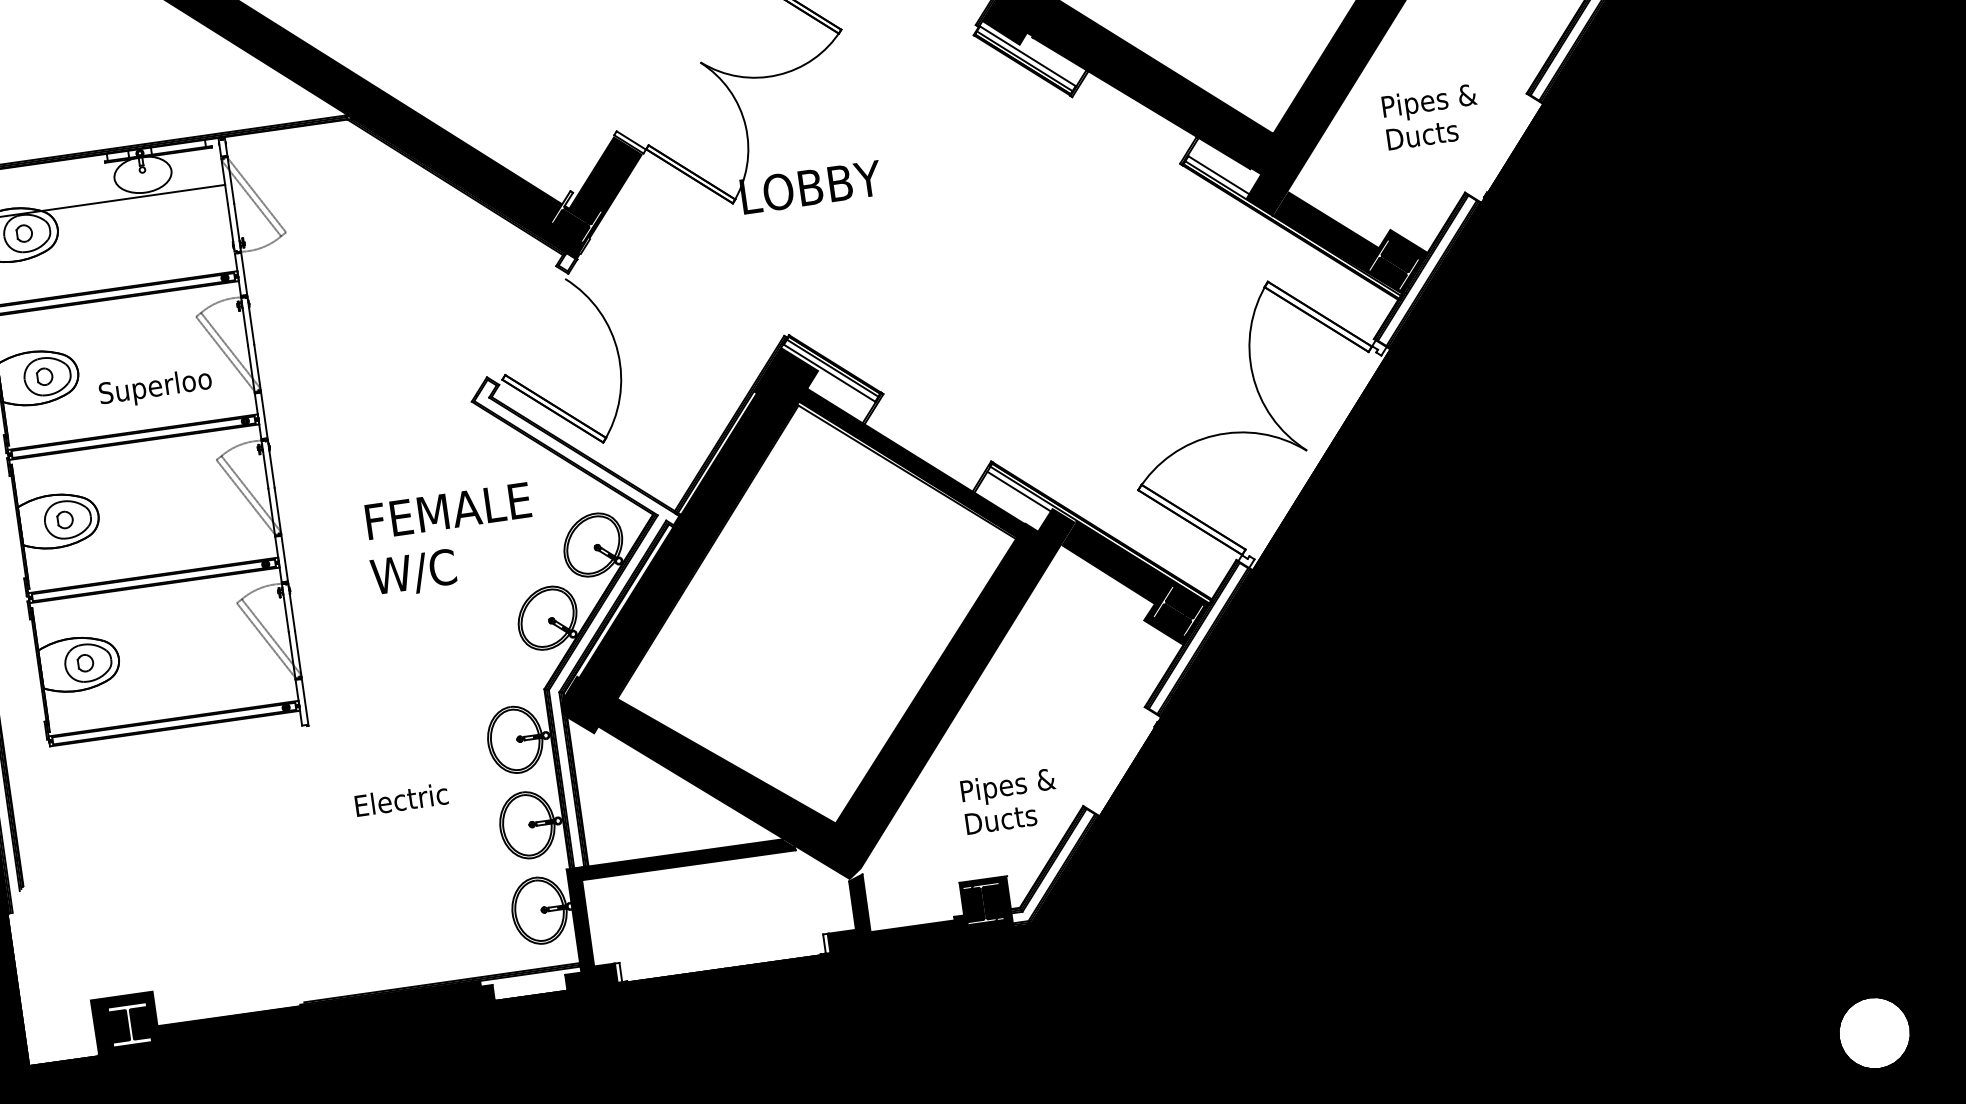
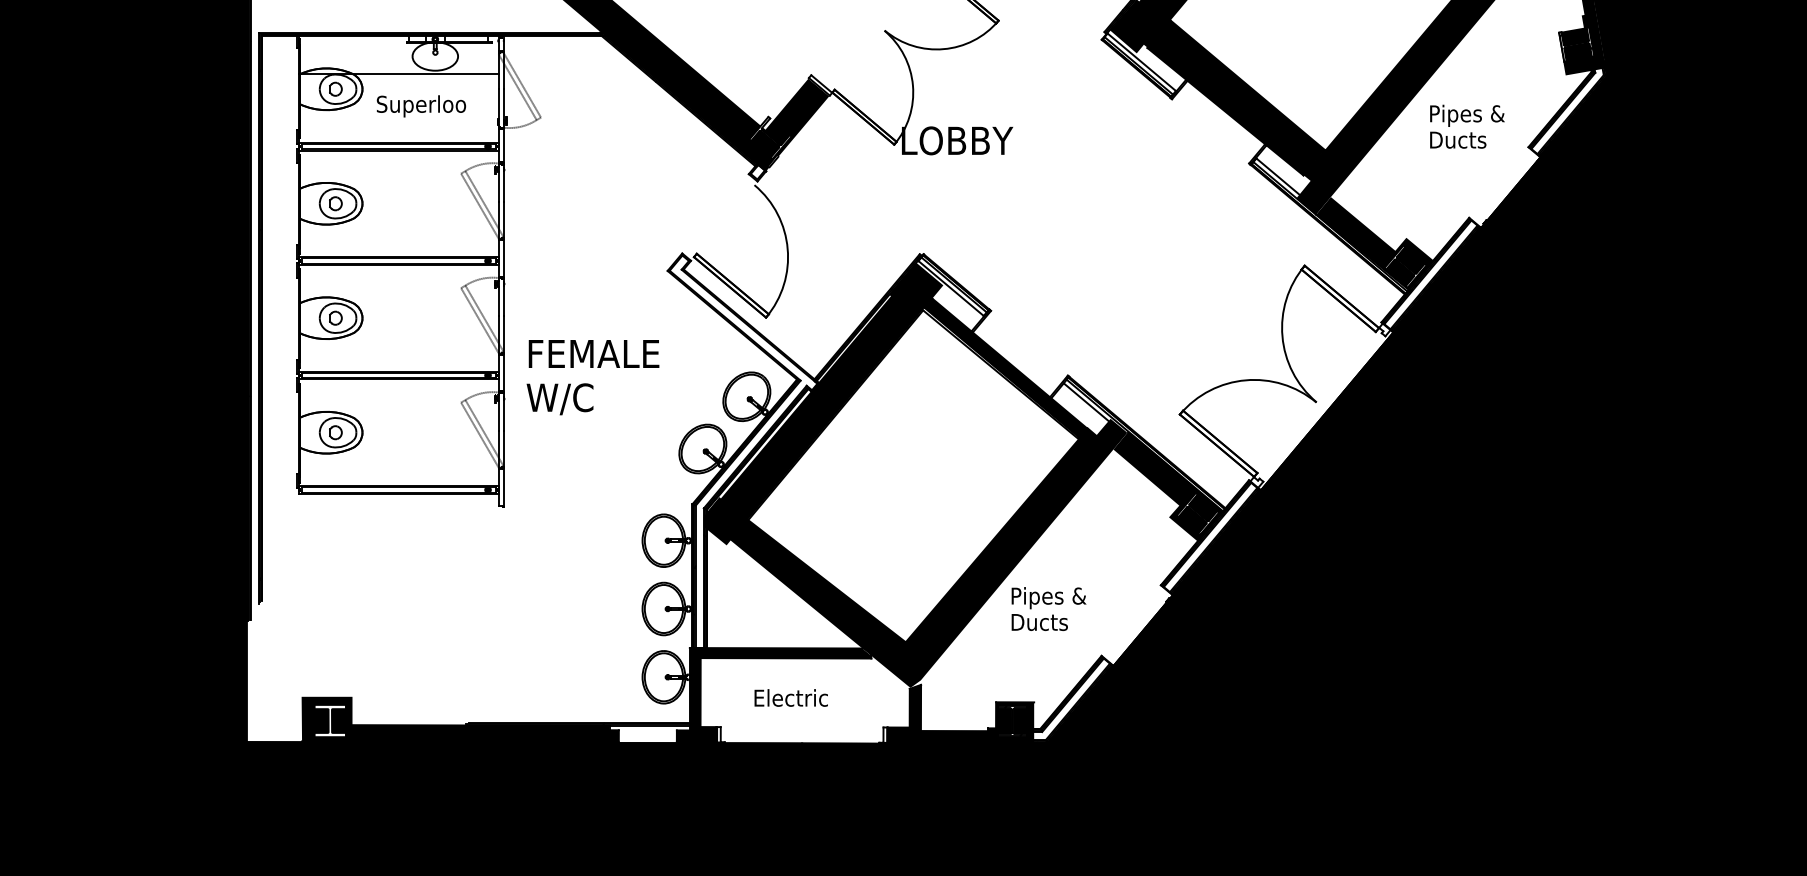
text: (1431, 116) -> (1467, 126), moved
text: (155, 388) -> (421, 106), moved
text: (450, 540) -> (592, 377), moved
text: (400, 799) -> (790, 697), moved
text: (1009, 800) -> (1048, 608), moved

